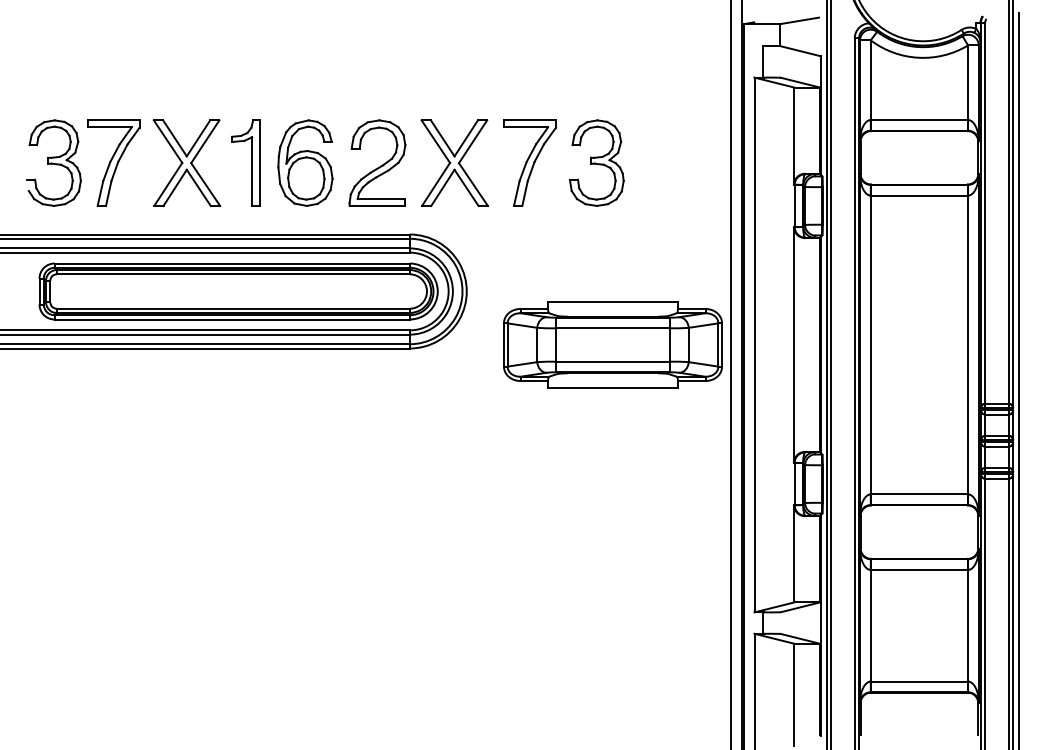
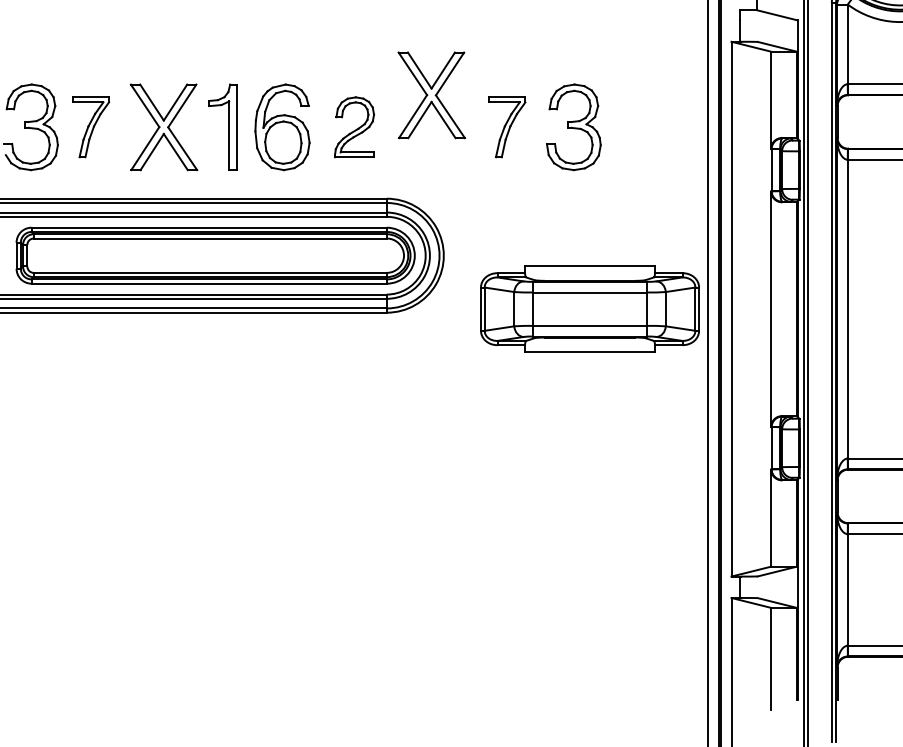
part: (113, 162) -> (90, 126), size x0.7
part: (377, 162) -> (354, 126), size x0.7
part: (454, 162) -> (431, 94), moved
part: (530, 162) -> (507, 126), size x0.7

